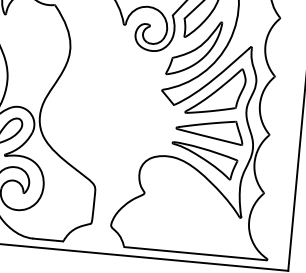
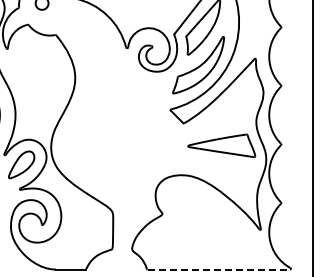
part: (215, 90) -> (223, 105), removed
part: (203, 160) -> (218, 176), removed
line: (196, 253) -> (219, 269), solid -> dashed

